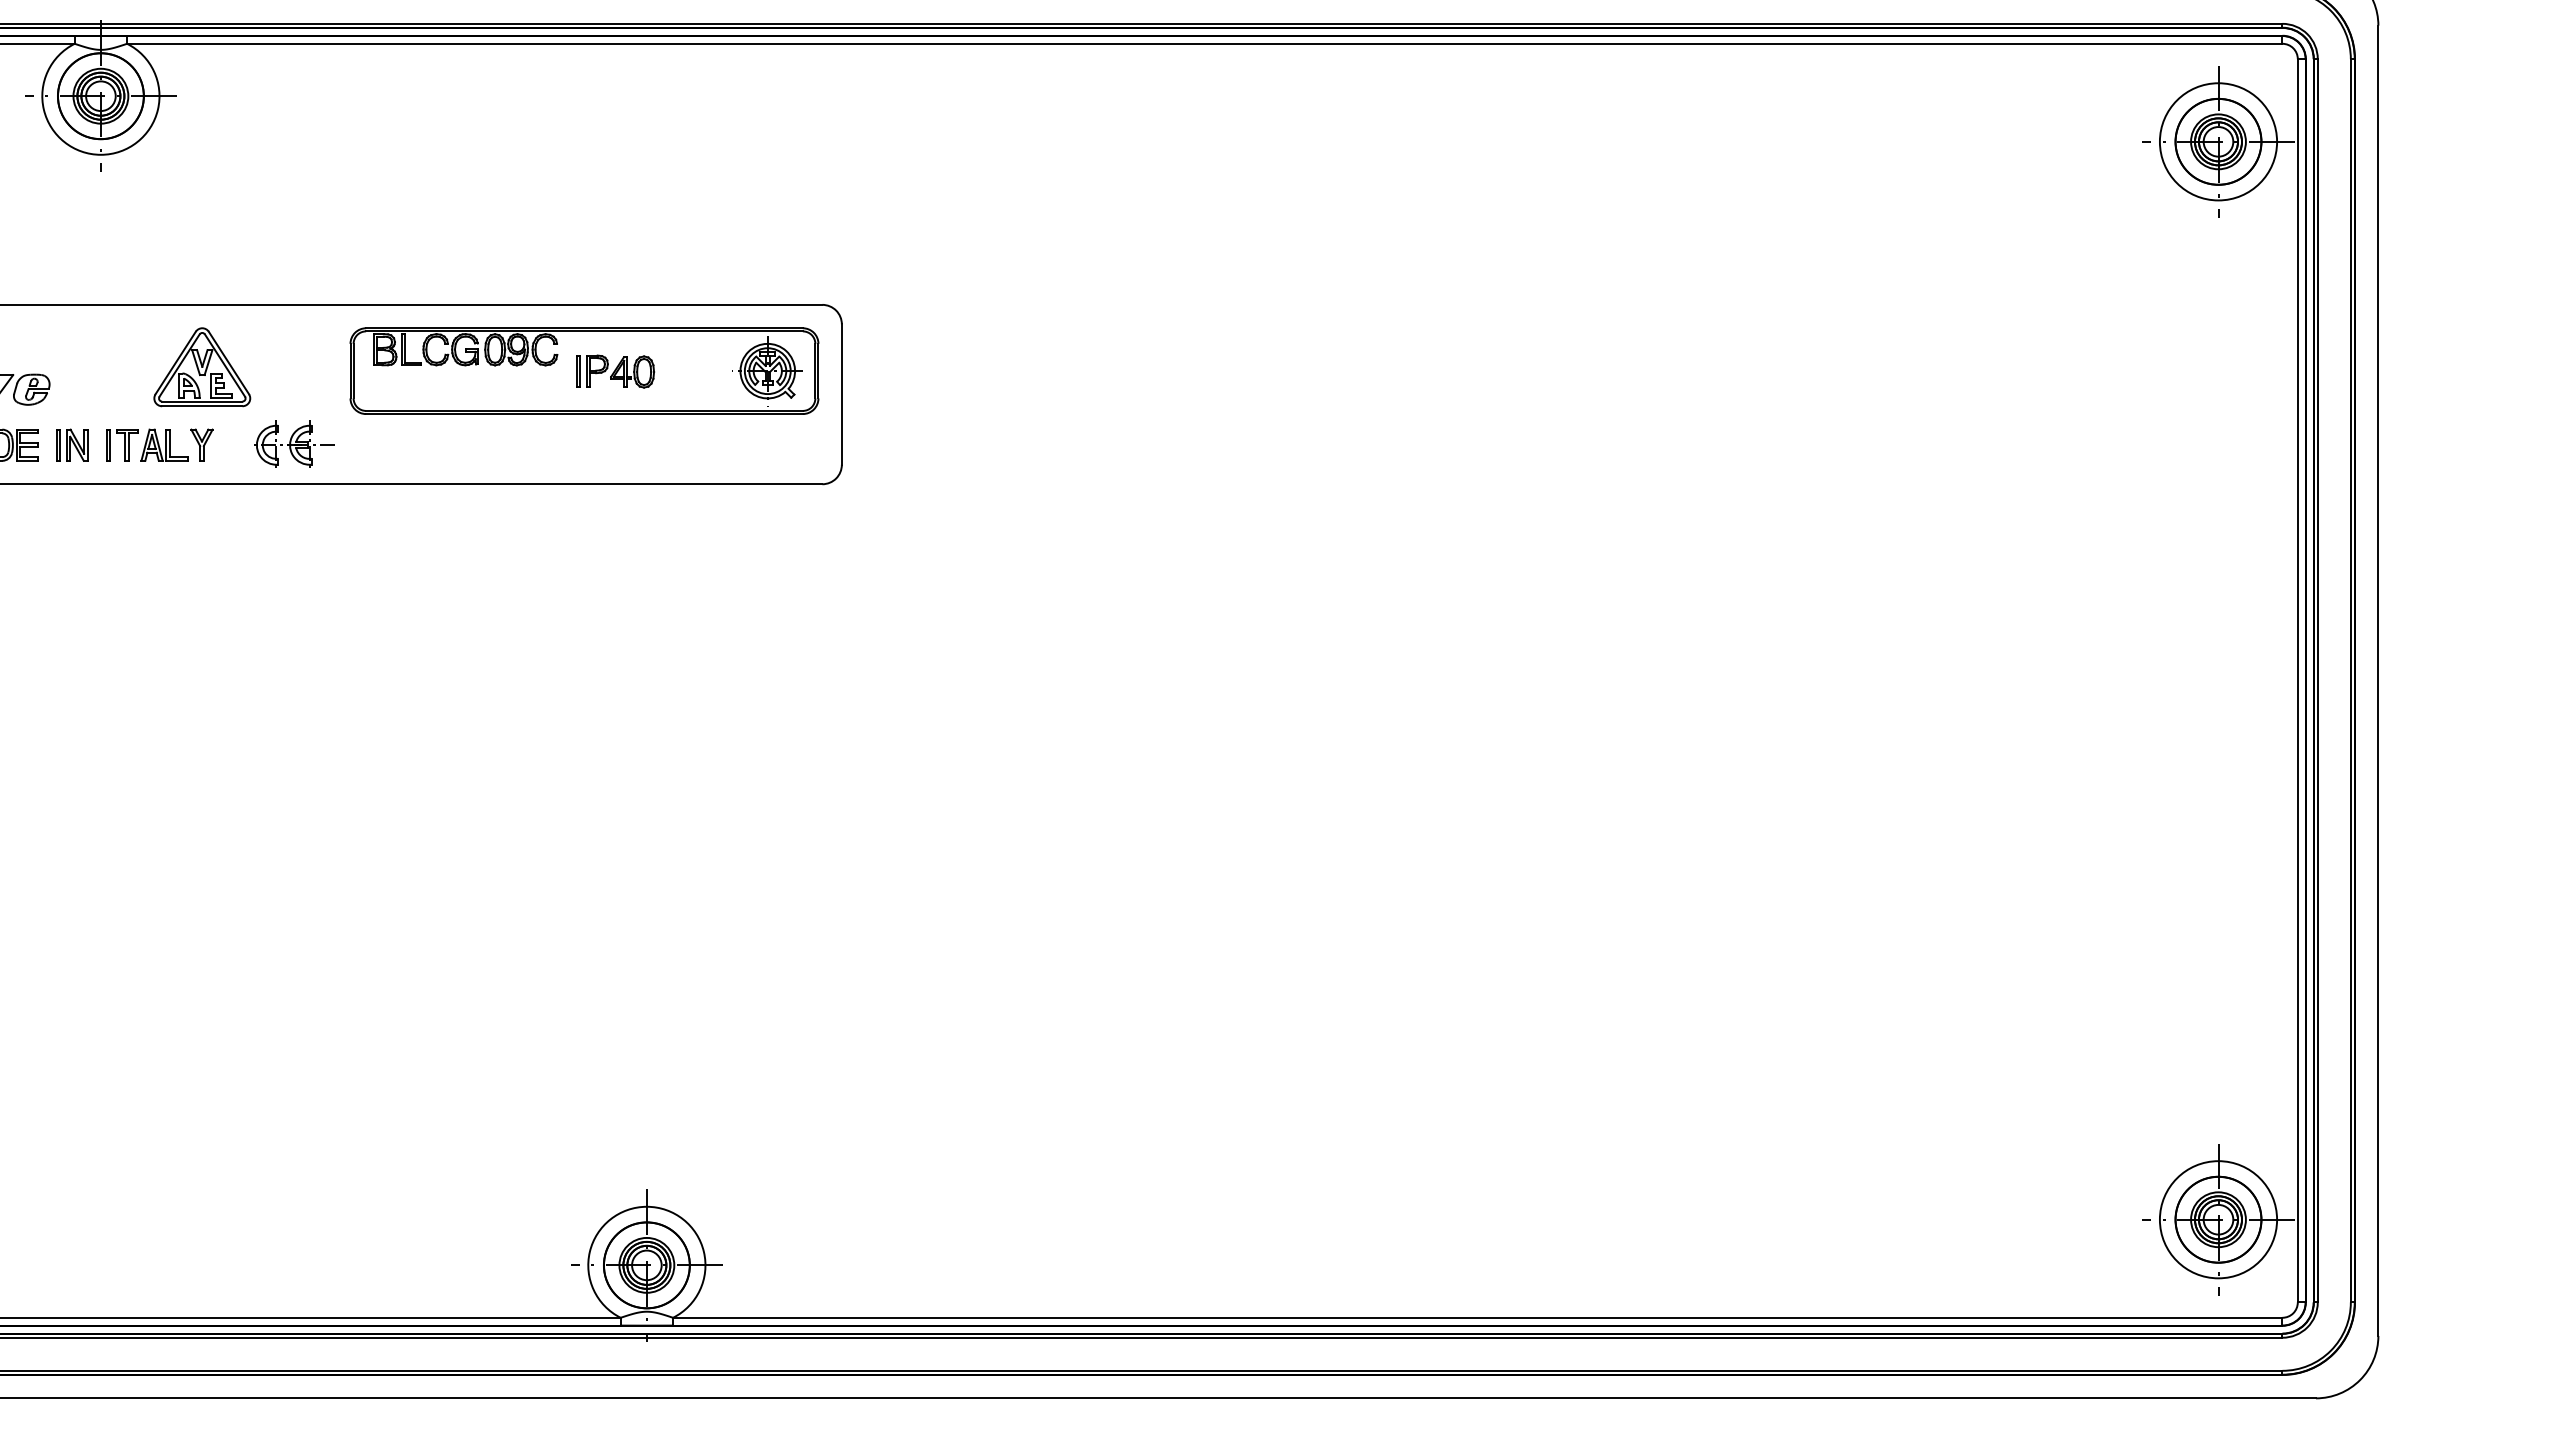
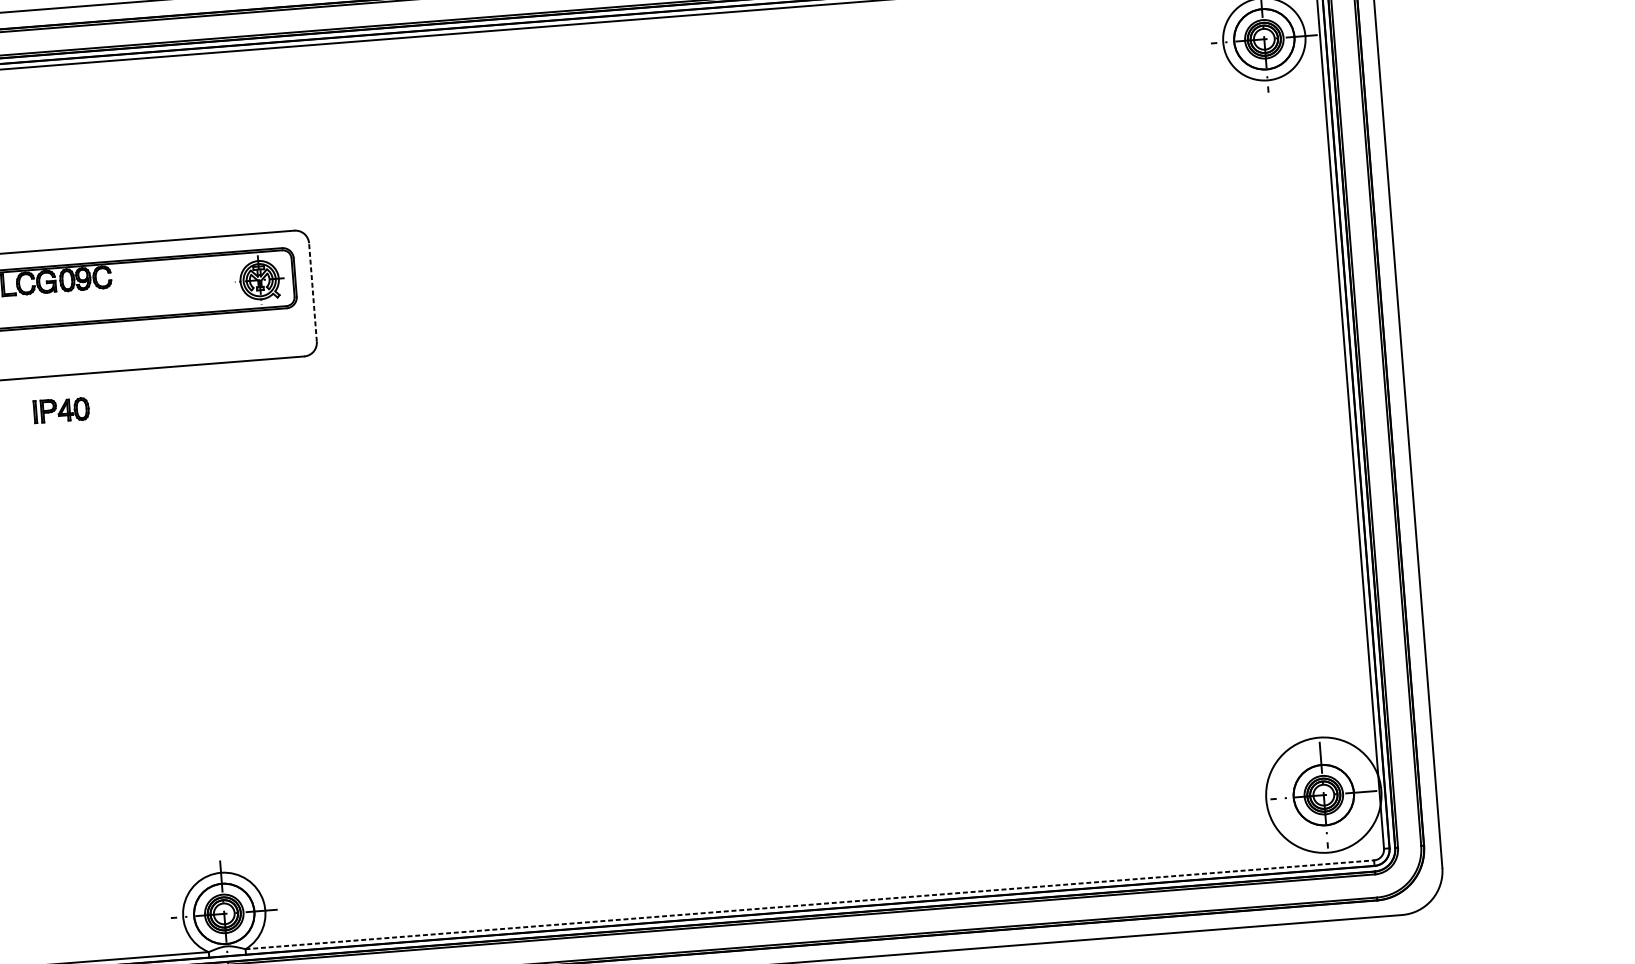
part: (615, 371) -> (61, 410), moved
line: (841, 394) -> (312, 292), solid -> dashed
circle: (2218, 1219) -> (1323, 794), size x1.4
line: (1477, 1317) -> (809, 904), solid -> dashed

